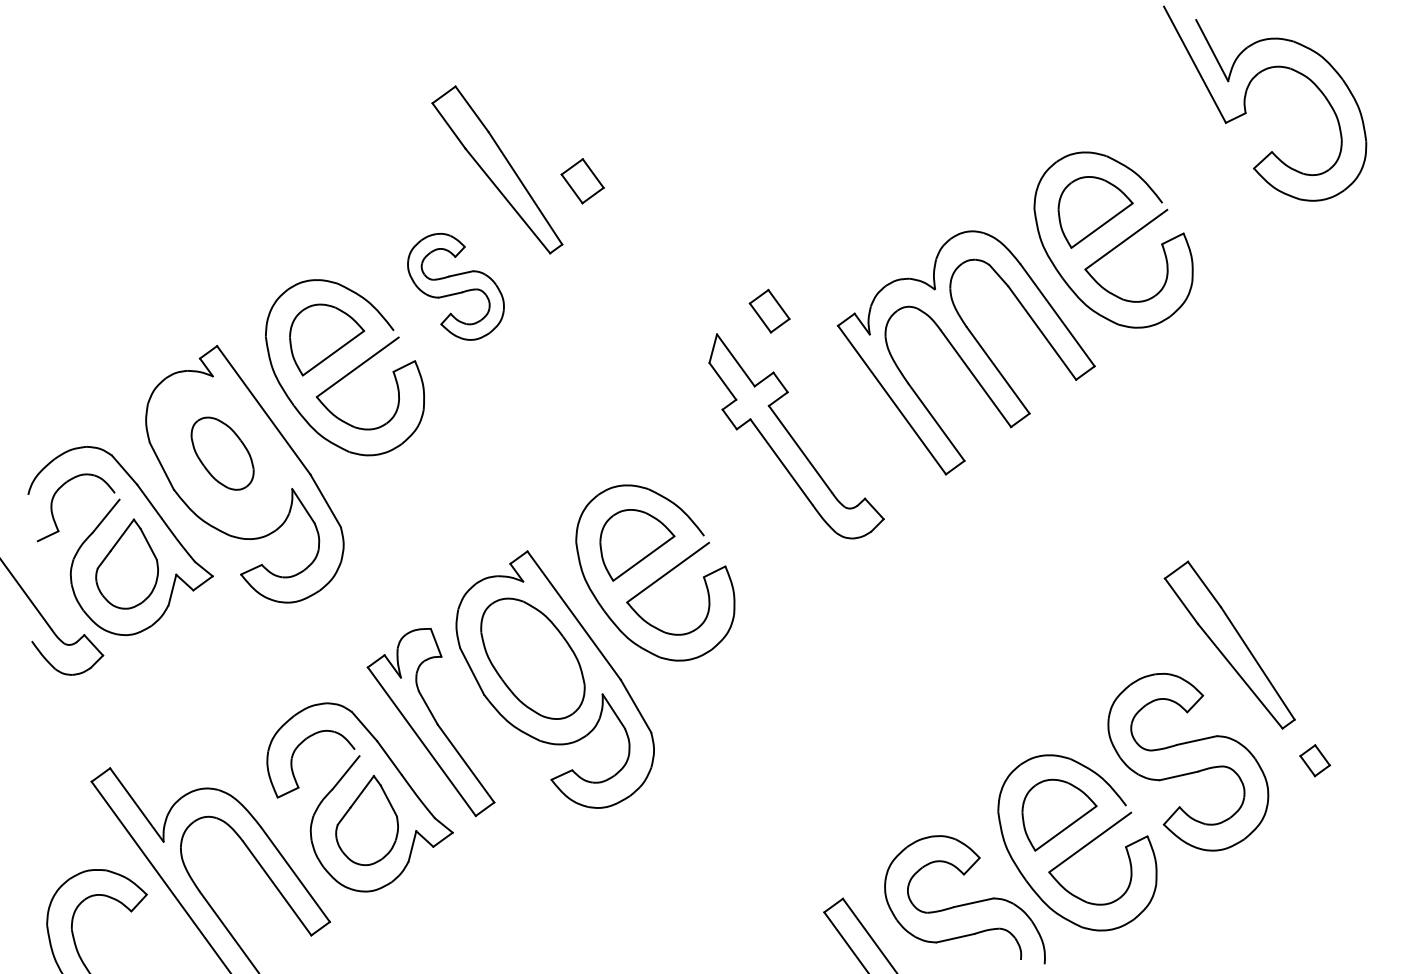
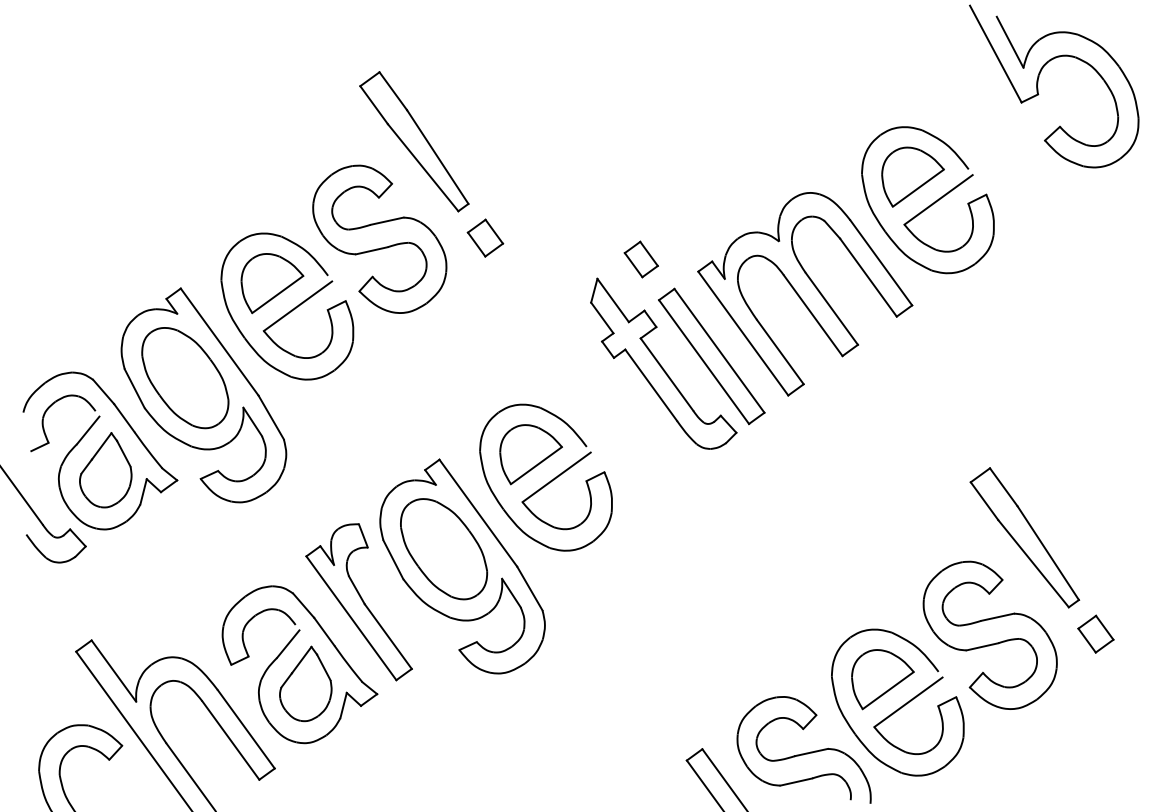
part: (582, 180) -> (485, 237), moved
part: (455, 286) -> (379, 238), size x1.67
part: (853, 427) -> (711, 356), added
part: (222, 454) -> (185, 378), size x1.67
part: (1314, 759) -> (1095, 633), size x1.43

